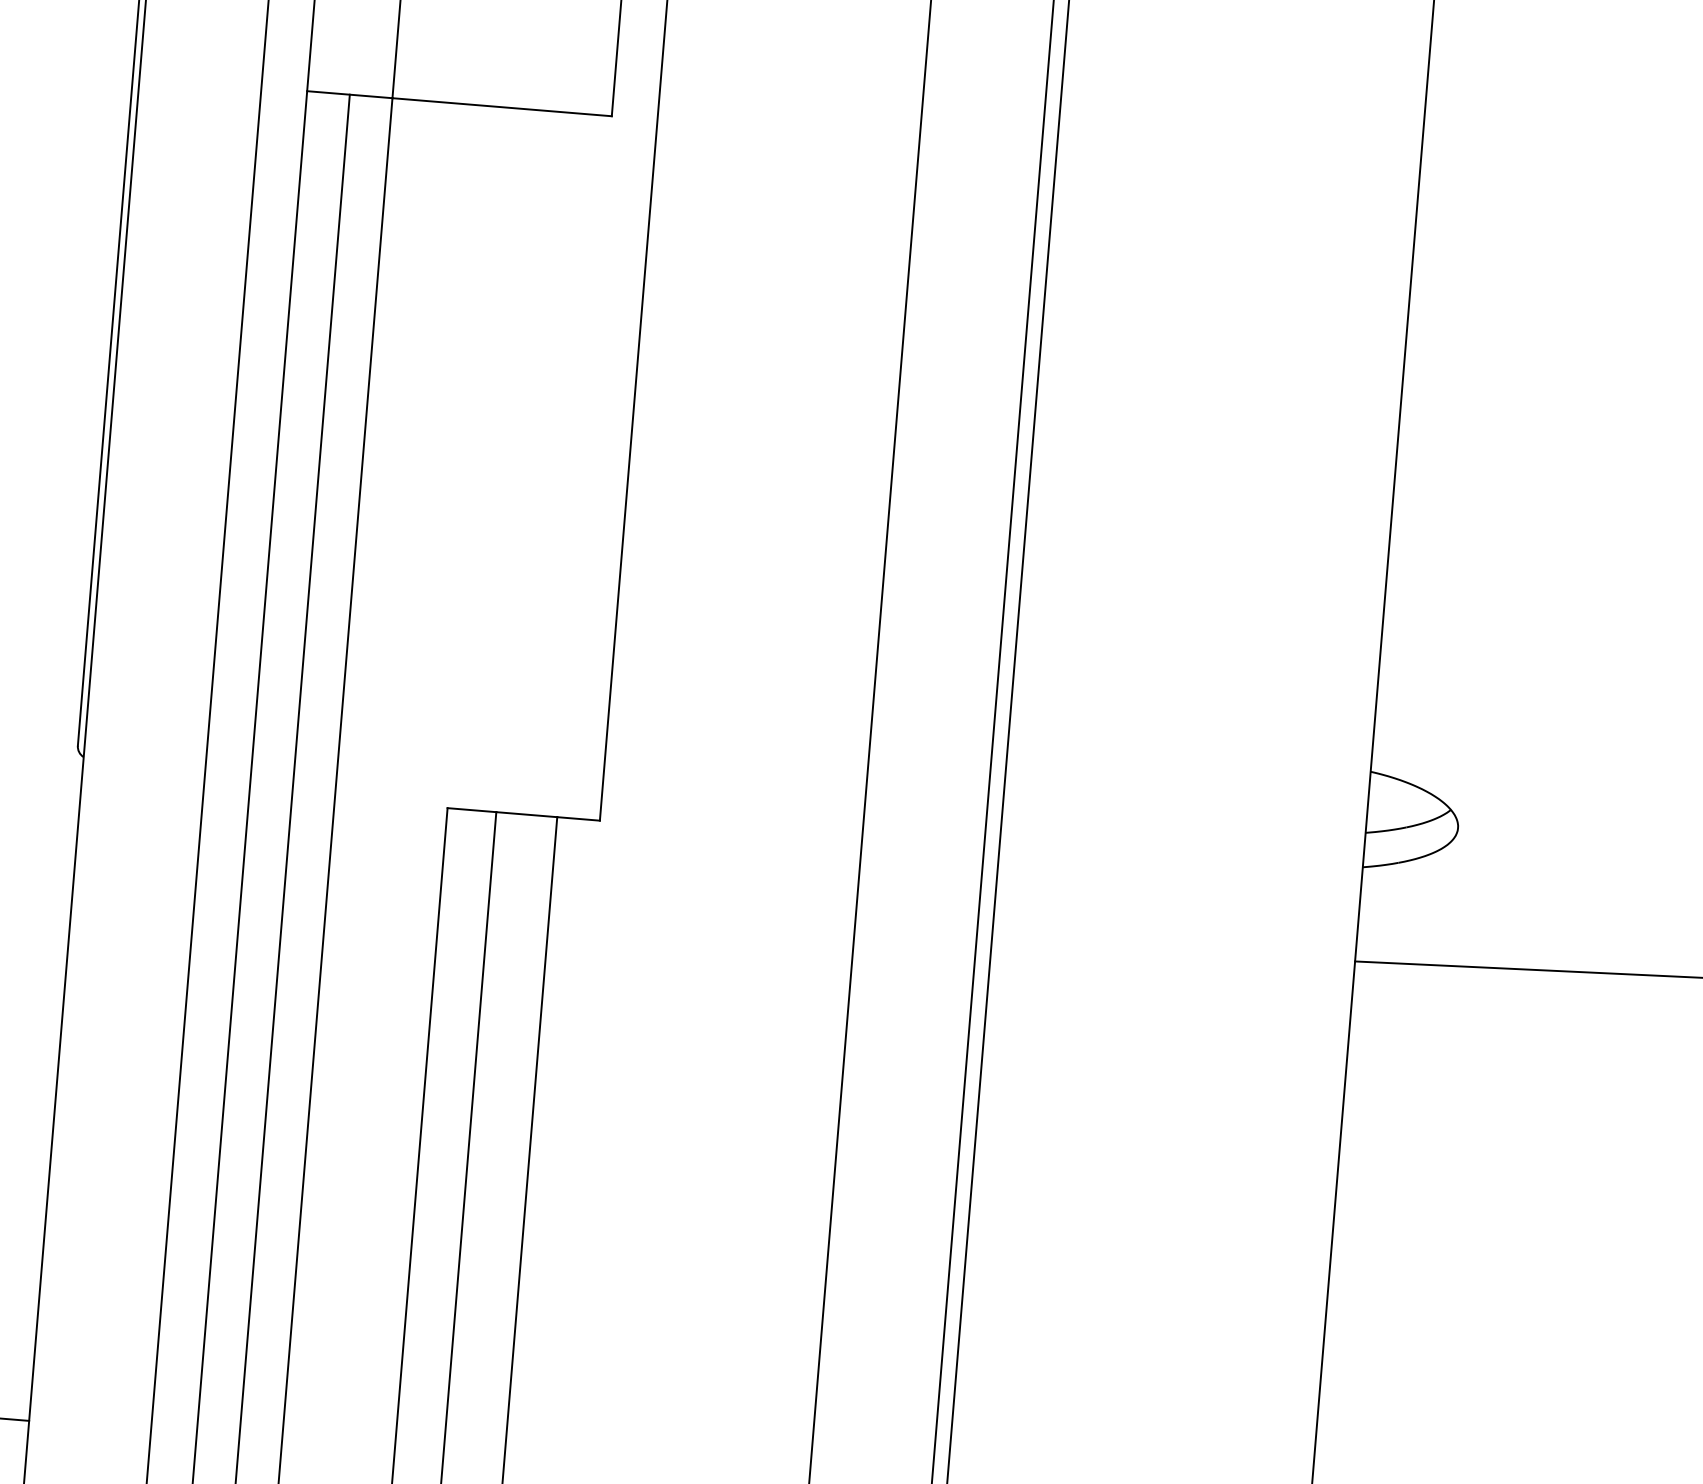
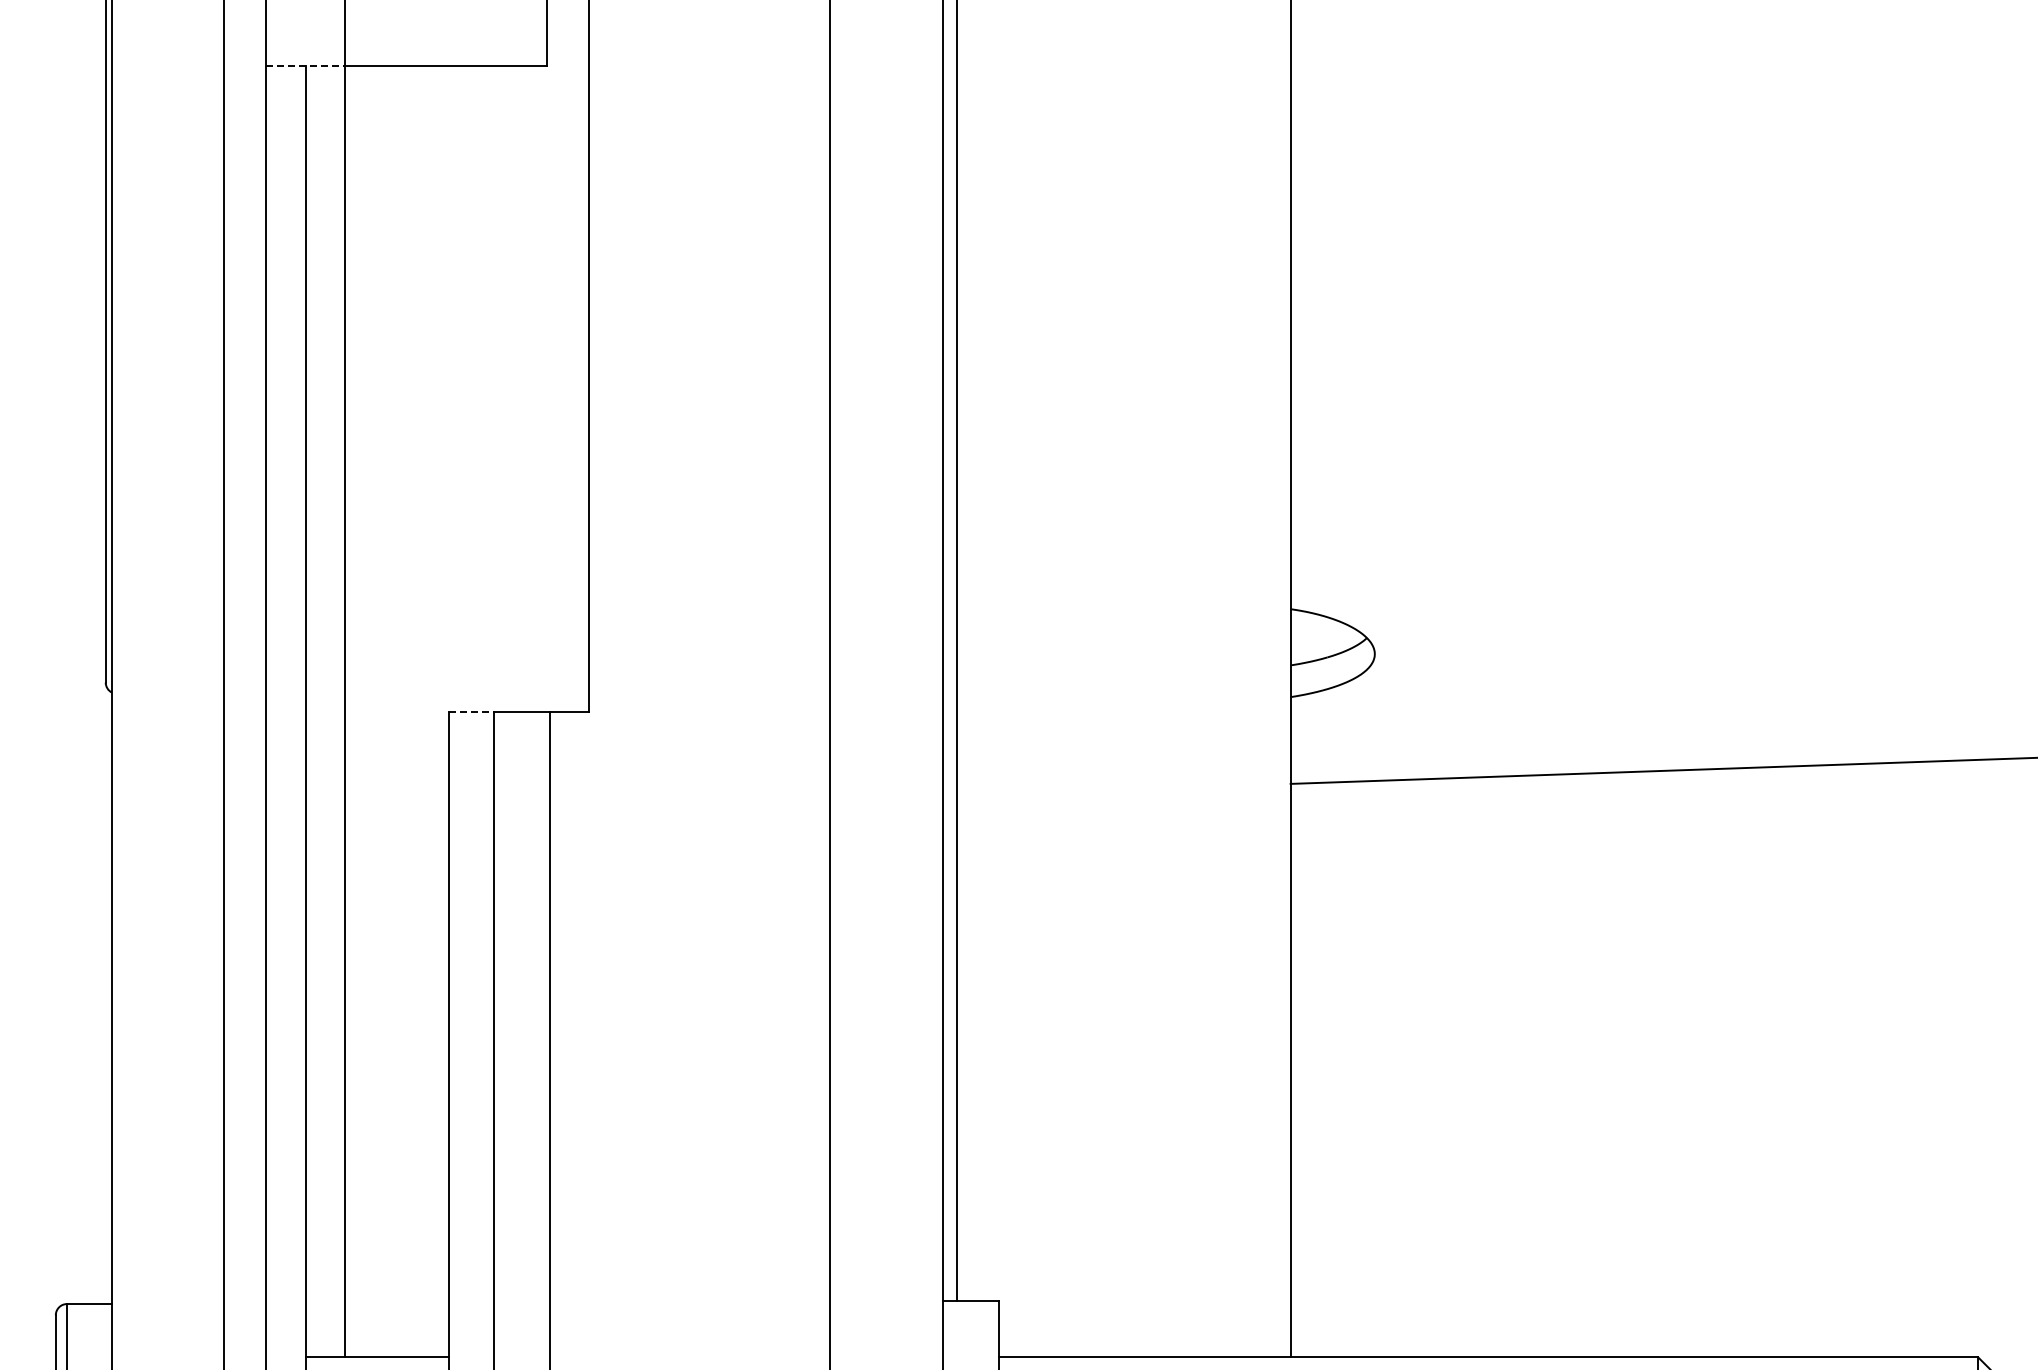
line: (350, 94) -> (306, 66), solid -> dashed
line: (472, 809) -> (471, 711), solid -> dashed

